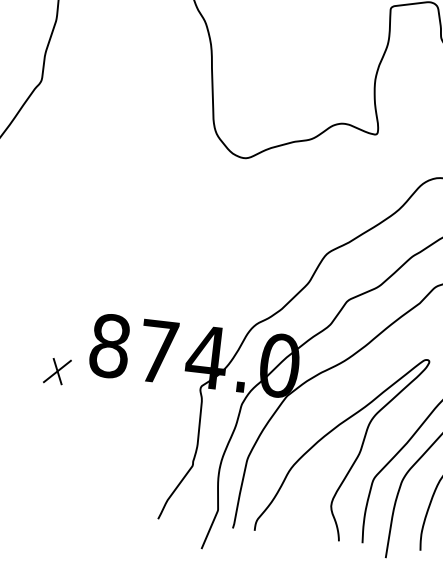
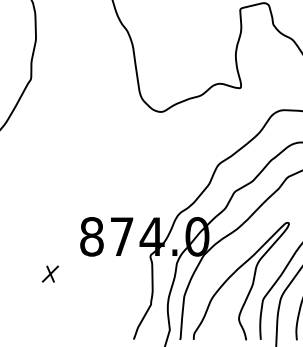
part: (55, 370) -> (49, 273), moved

